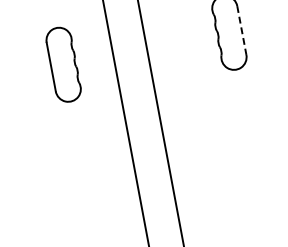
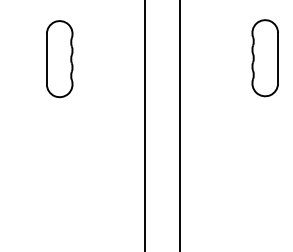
line: (242, 30) -> (278, 58), dashed -> solid
part: (63, 65) -> (59, 59), moved

